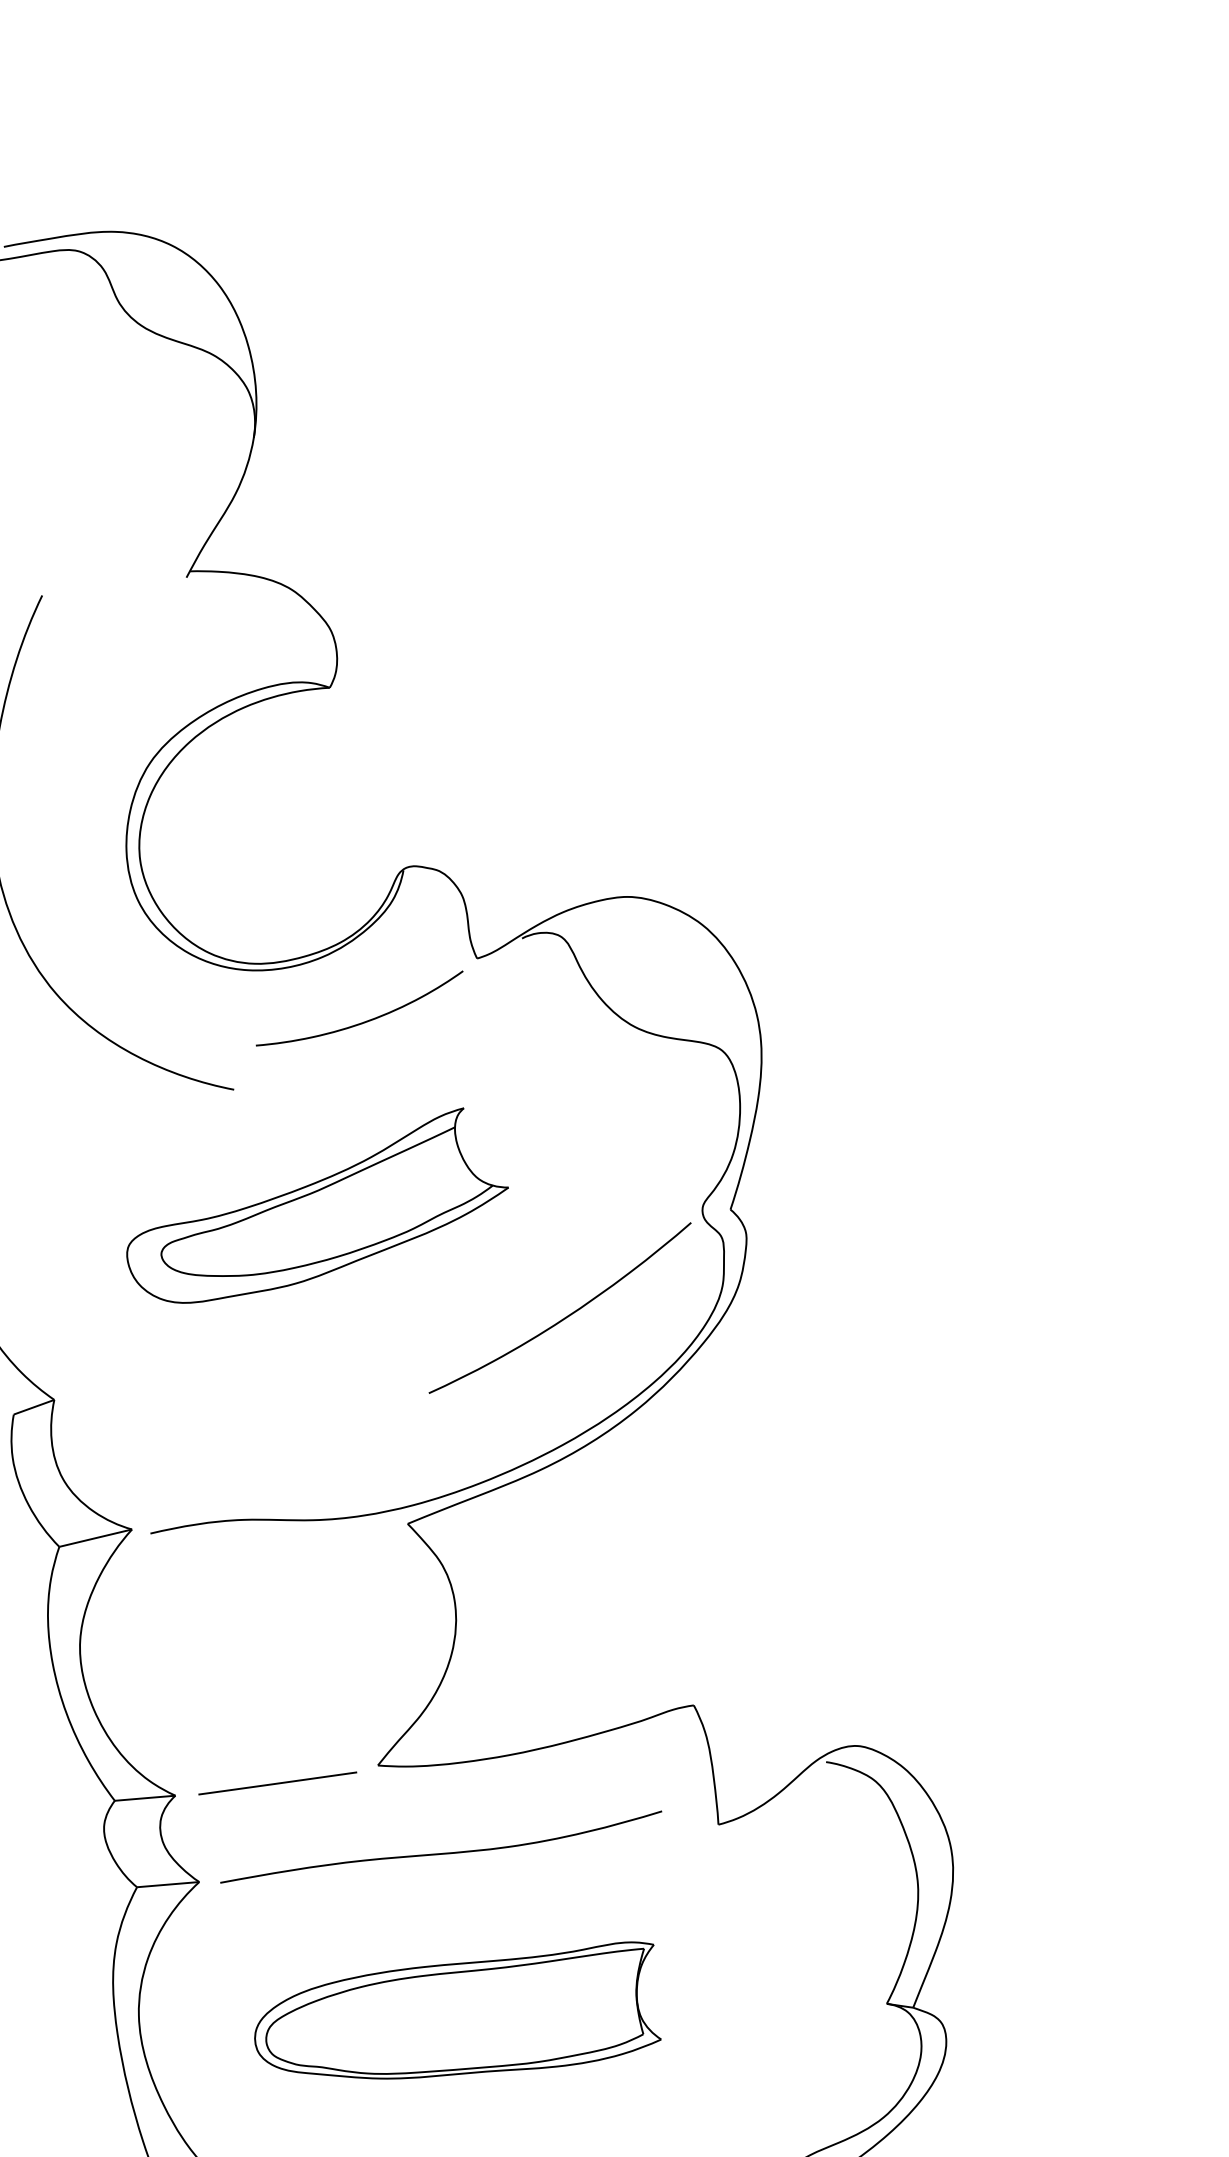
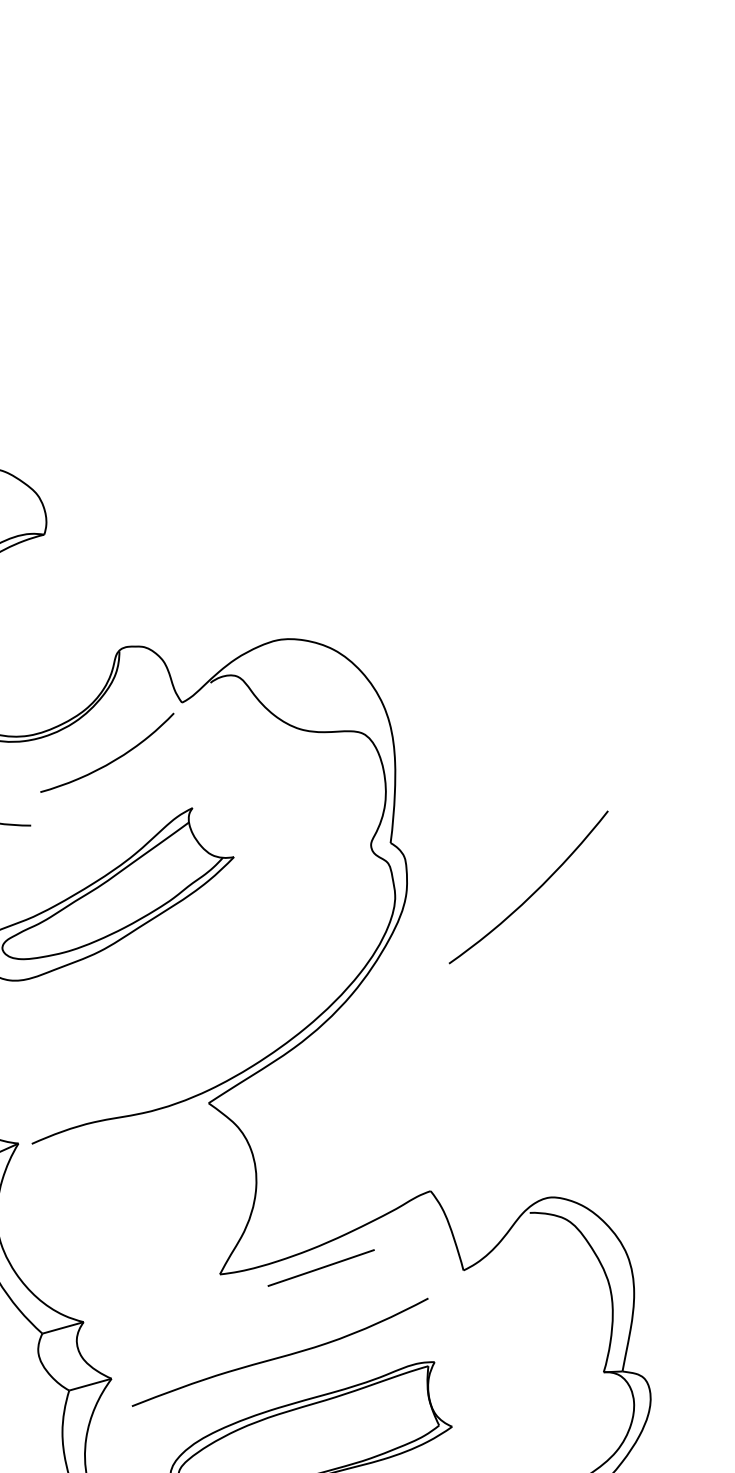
curve: (564, 1317) -> (532, 893), moved
line: (277, 1783) -> (321, 1268), moved
curve: (443, 1852) -> (282, 1355), moved

